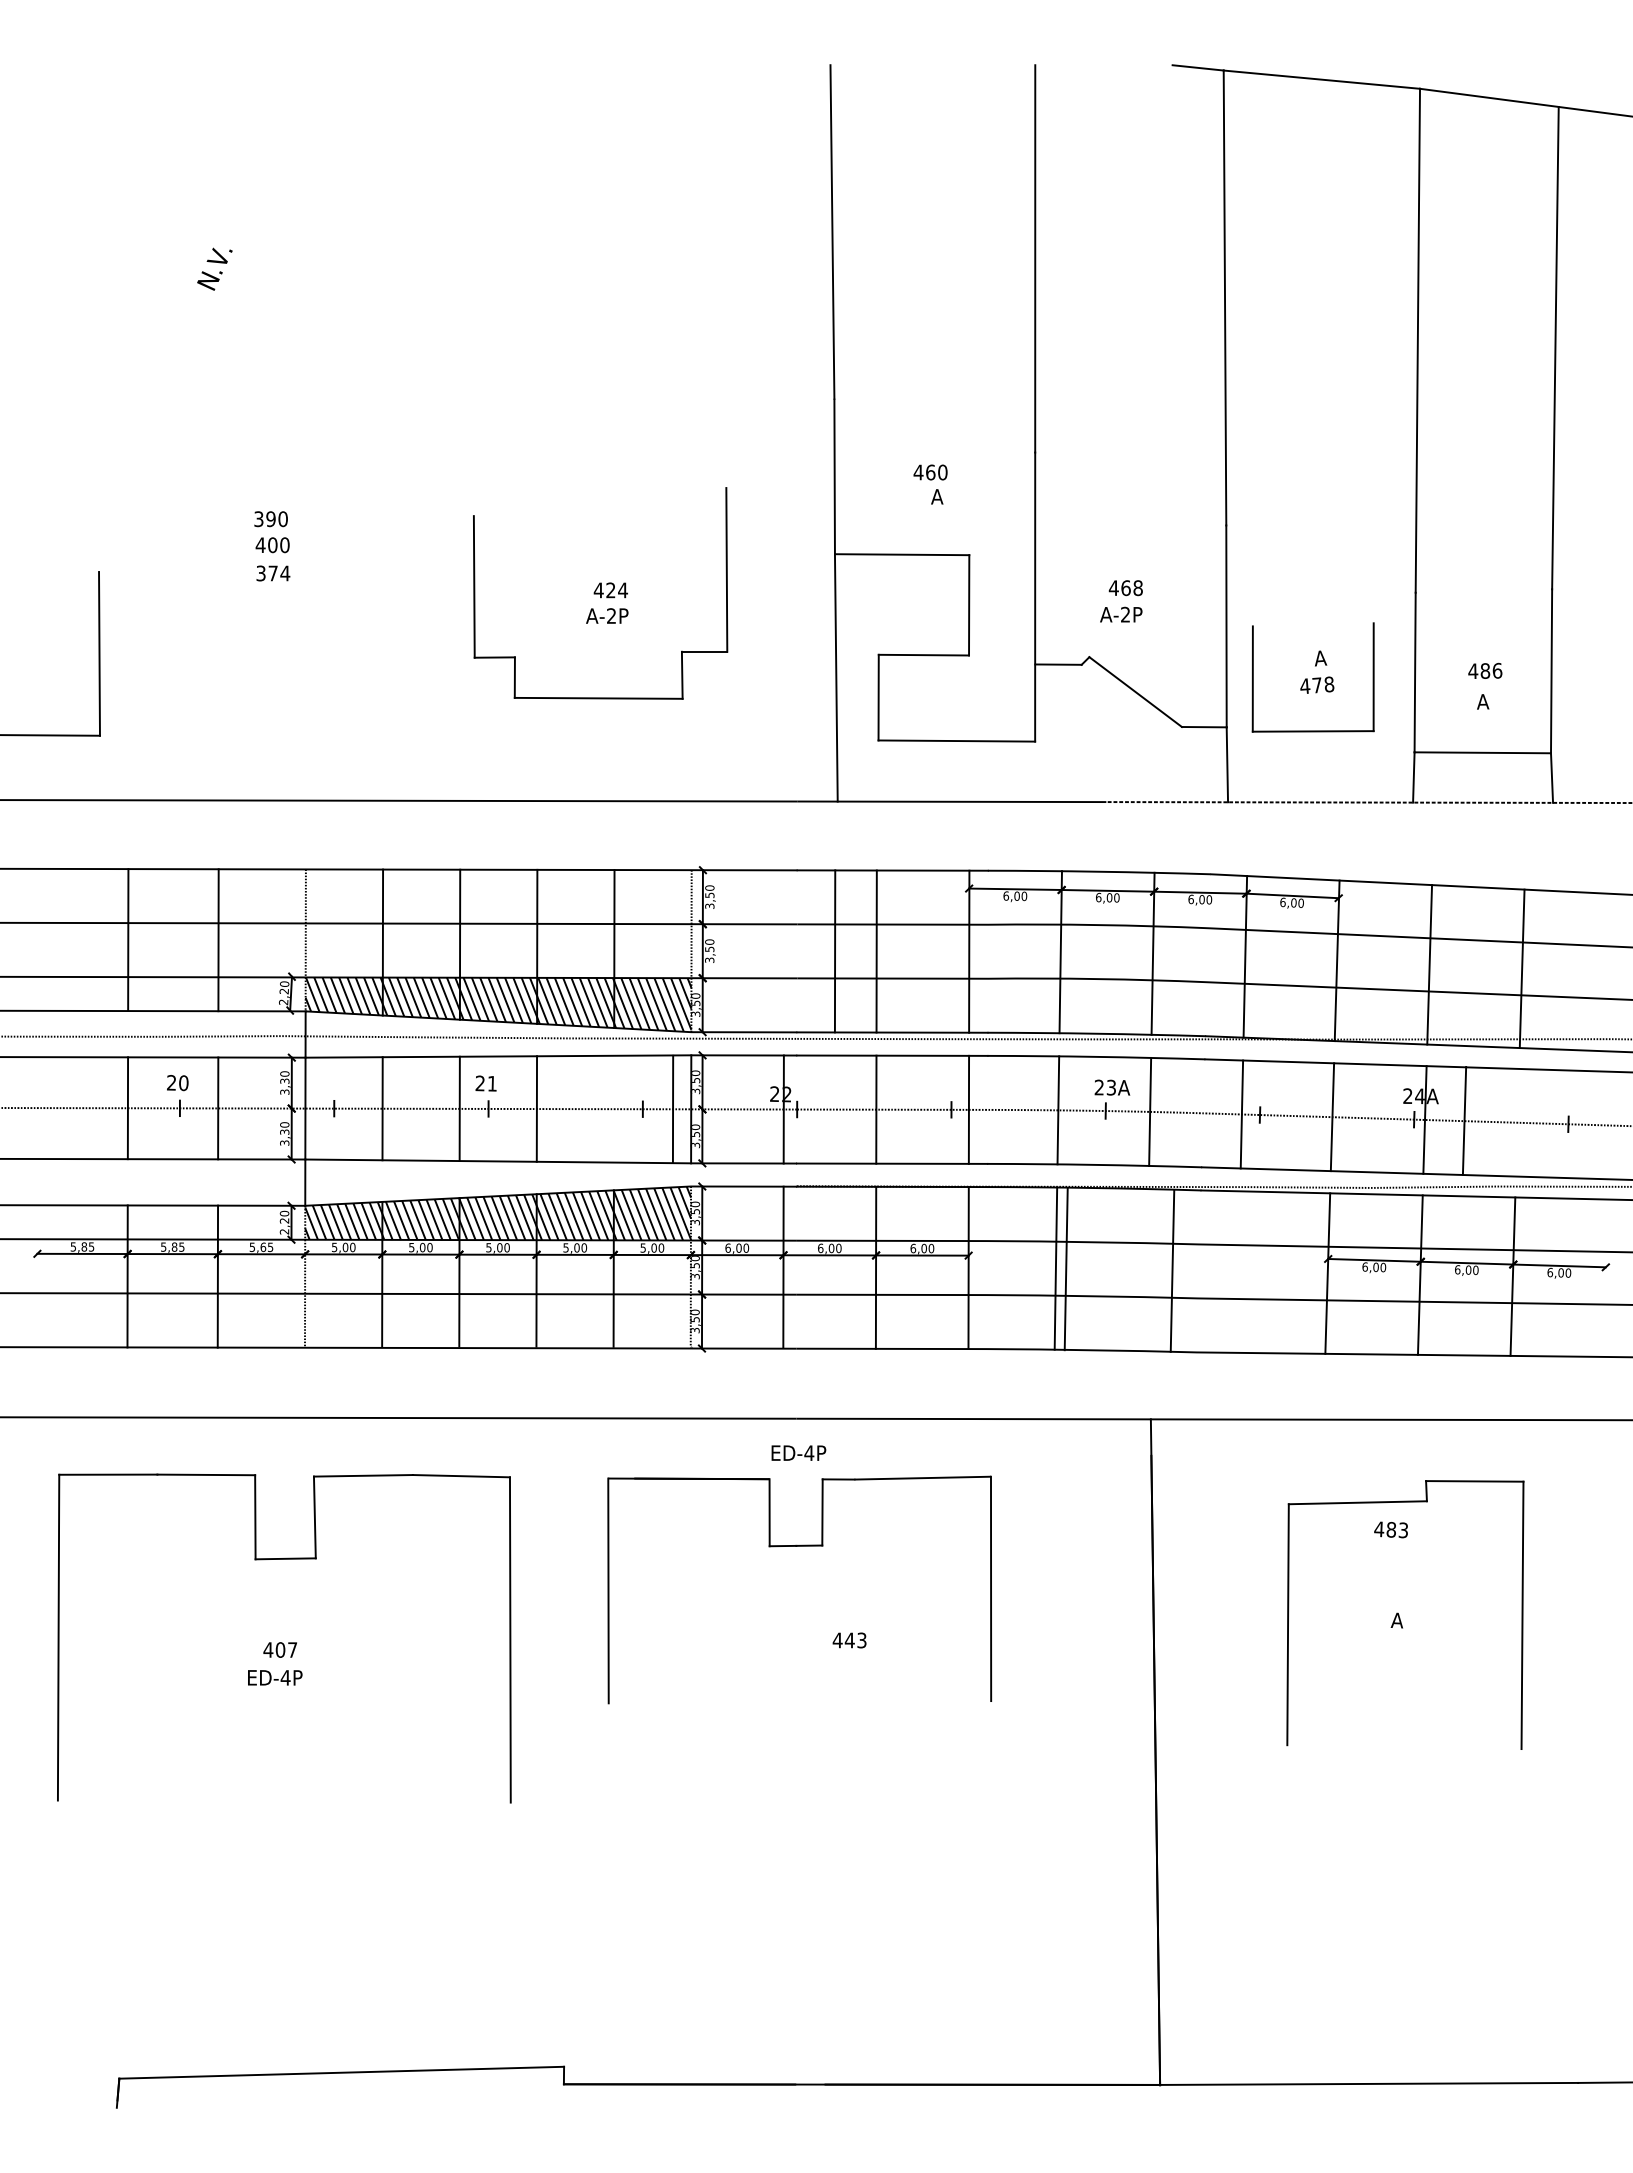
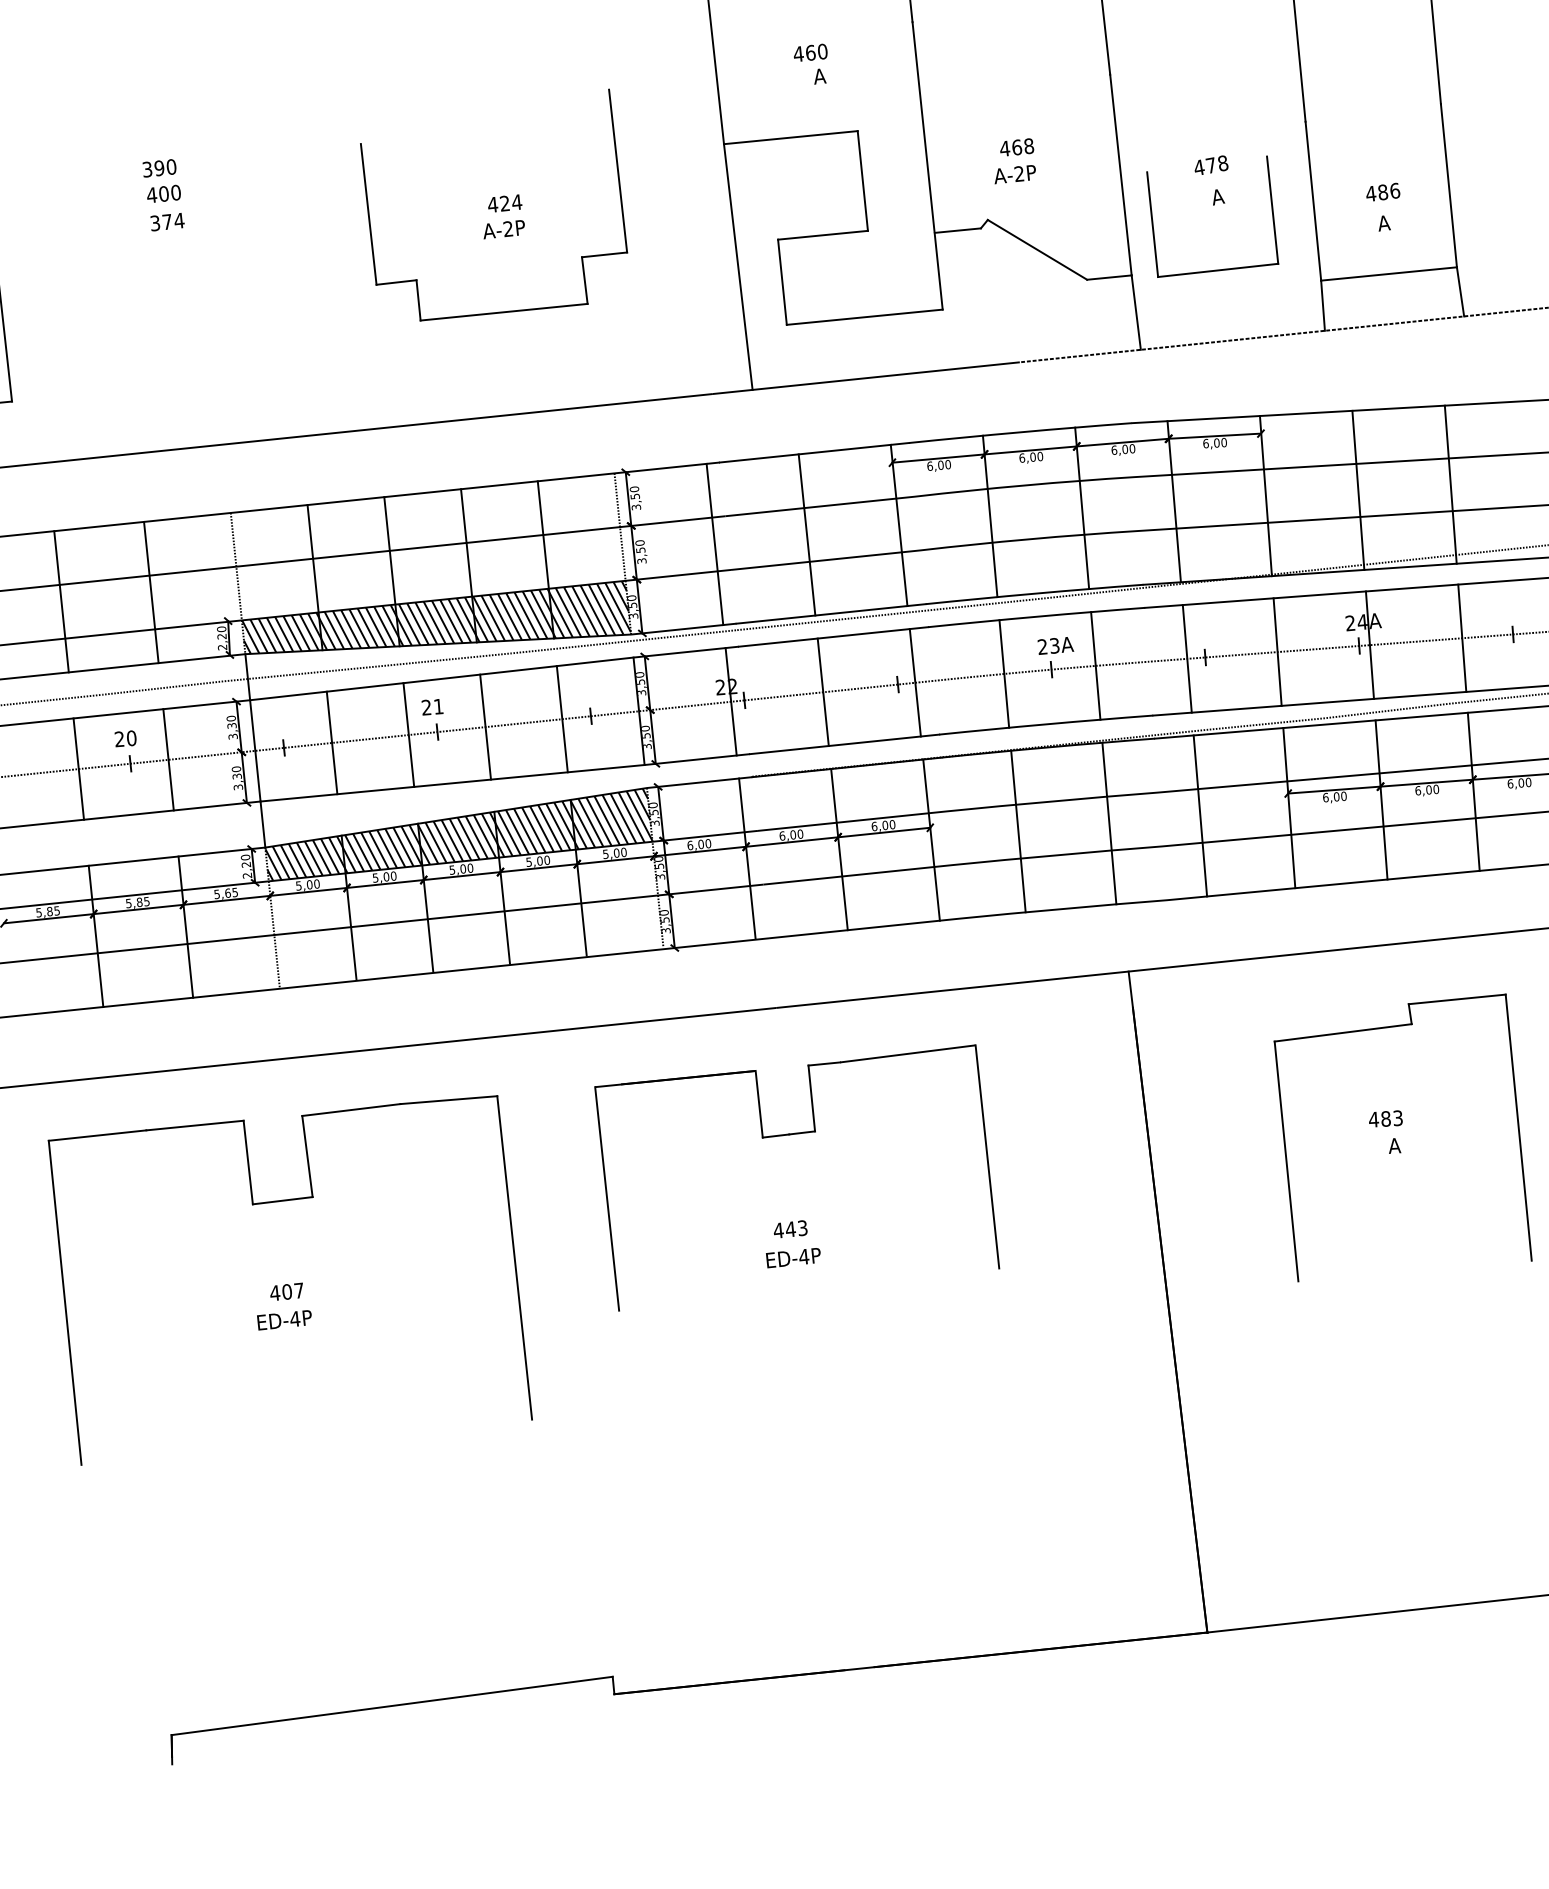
text: (1317, 684) -> (1211, 164), moved
line: (834, 951) -> (714, 544), moved
line: (672, 1108) -> (561, 718), moved
line: (1464, 1120) -> (1462, 638), moved
line: (1065, 1269) -> (1108, 823), moved
line: (1172, 1270) -> (1200, 815), moved
text: (798, 1452) -> (793, 1257), moved
text: (1390, 1529) -> (1385, 1118), moved
text: (849, 1640) -> (790, 1229), moved

